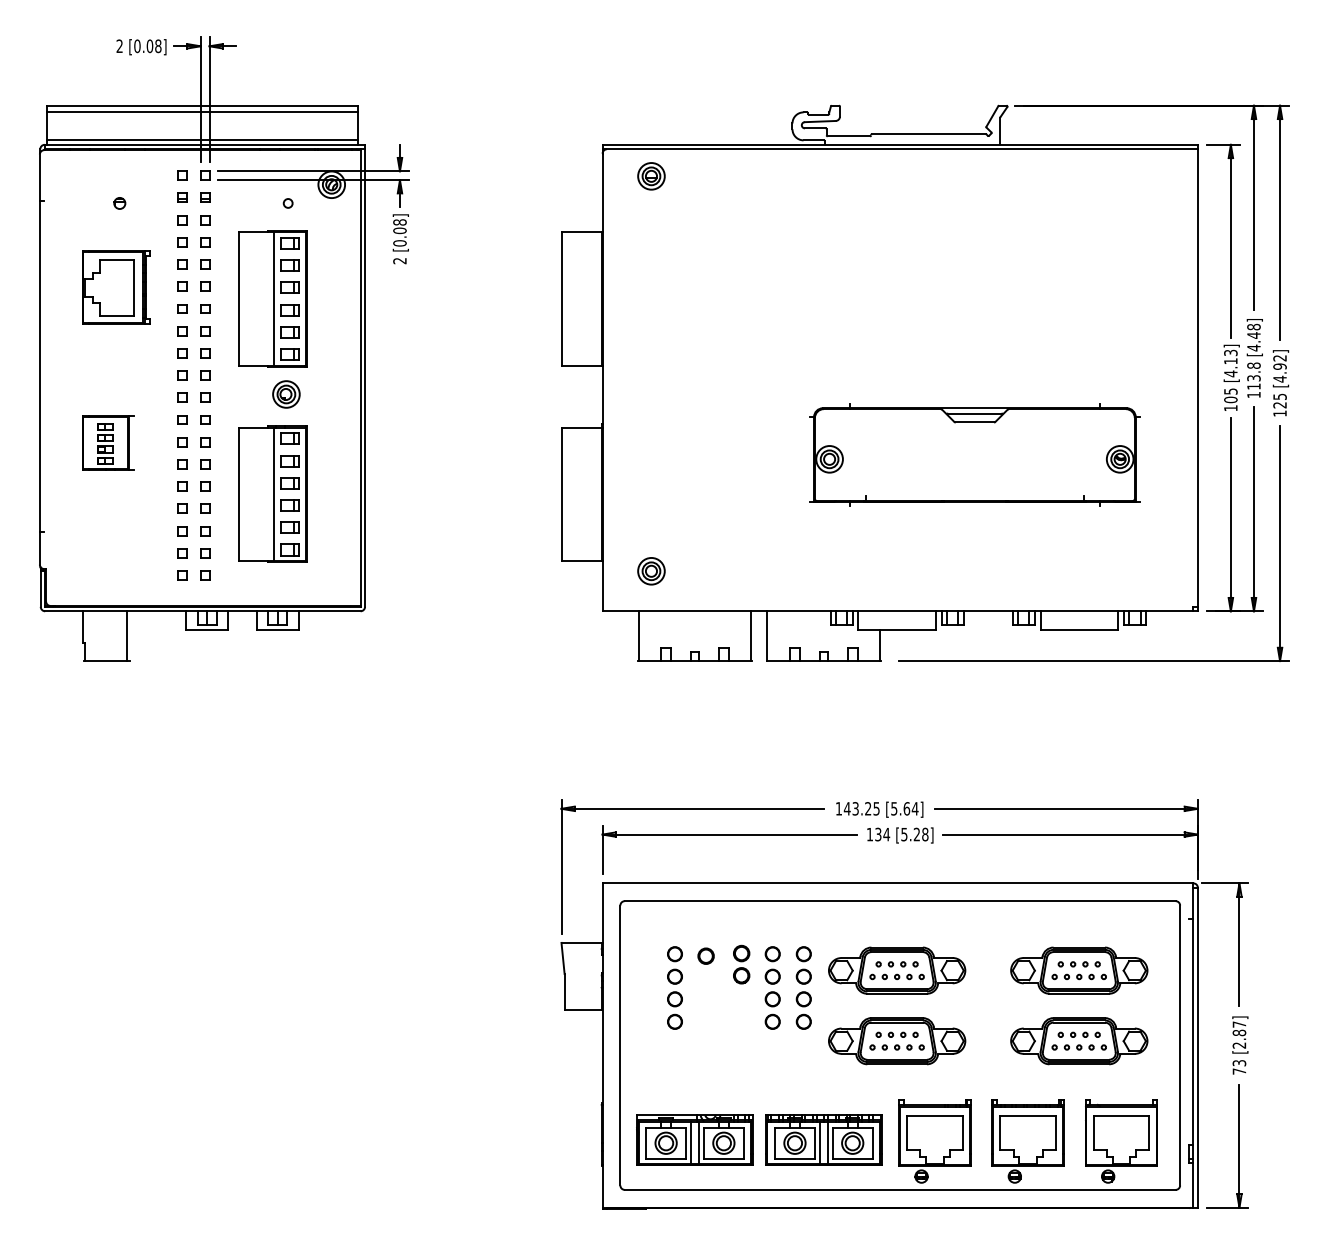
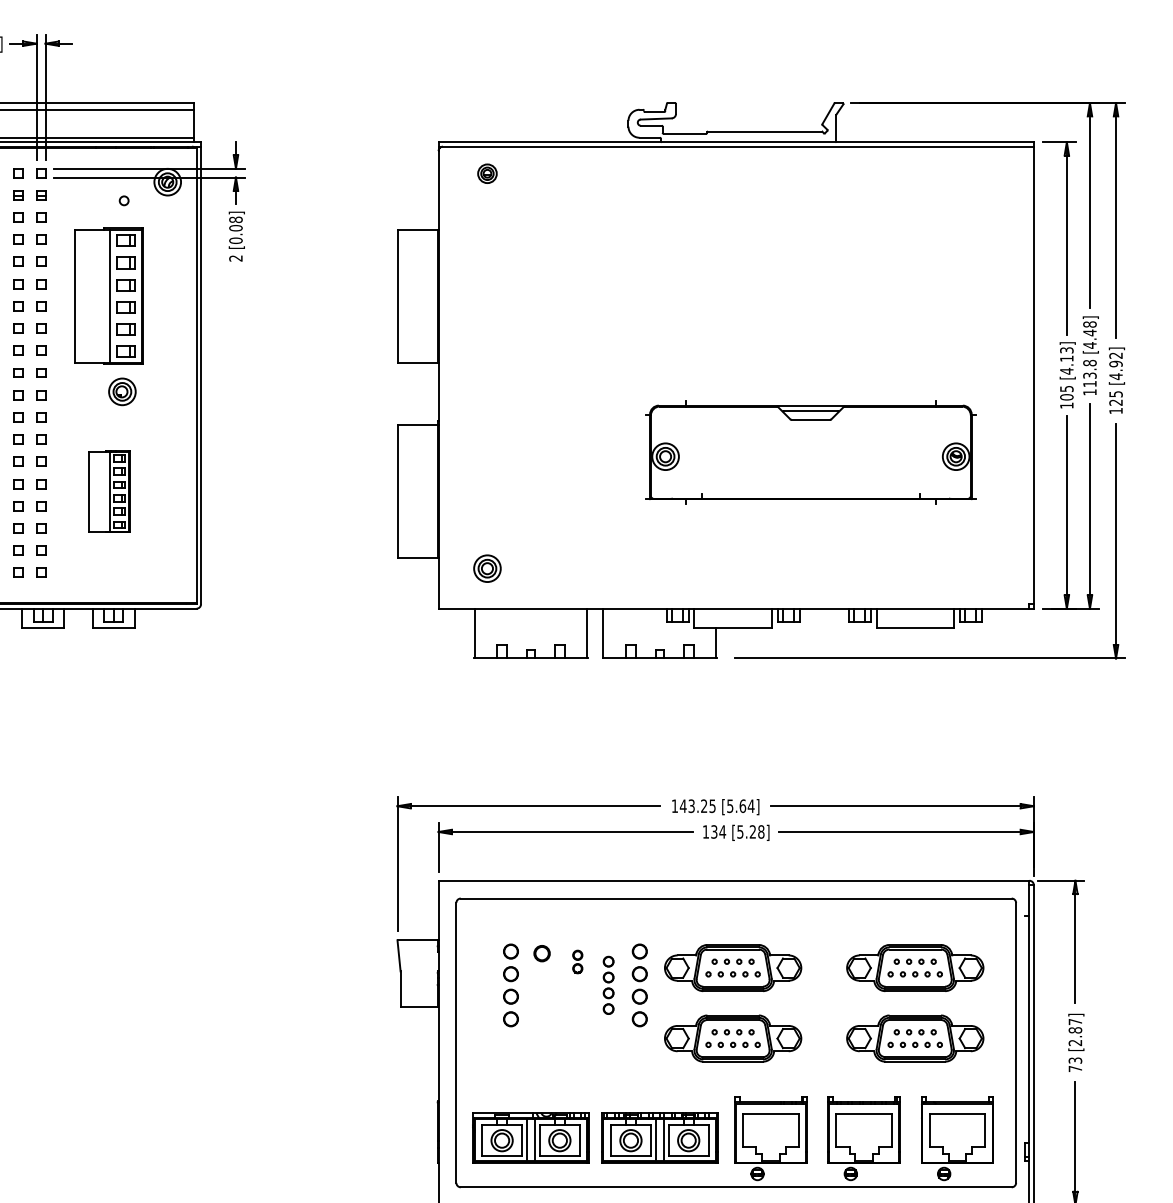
part: (651, 176) -> (487, 173), size x0.7
part: (272, 493) -> (108, 490), size x0.6
part: (741, 964) -> (577, 961), size x0.6
part: (772, 987) -> (608, 984), size x0.7

